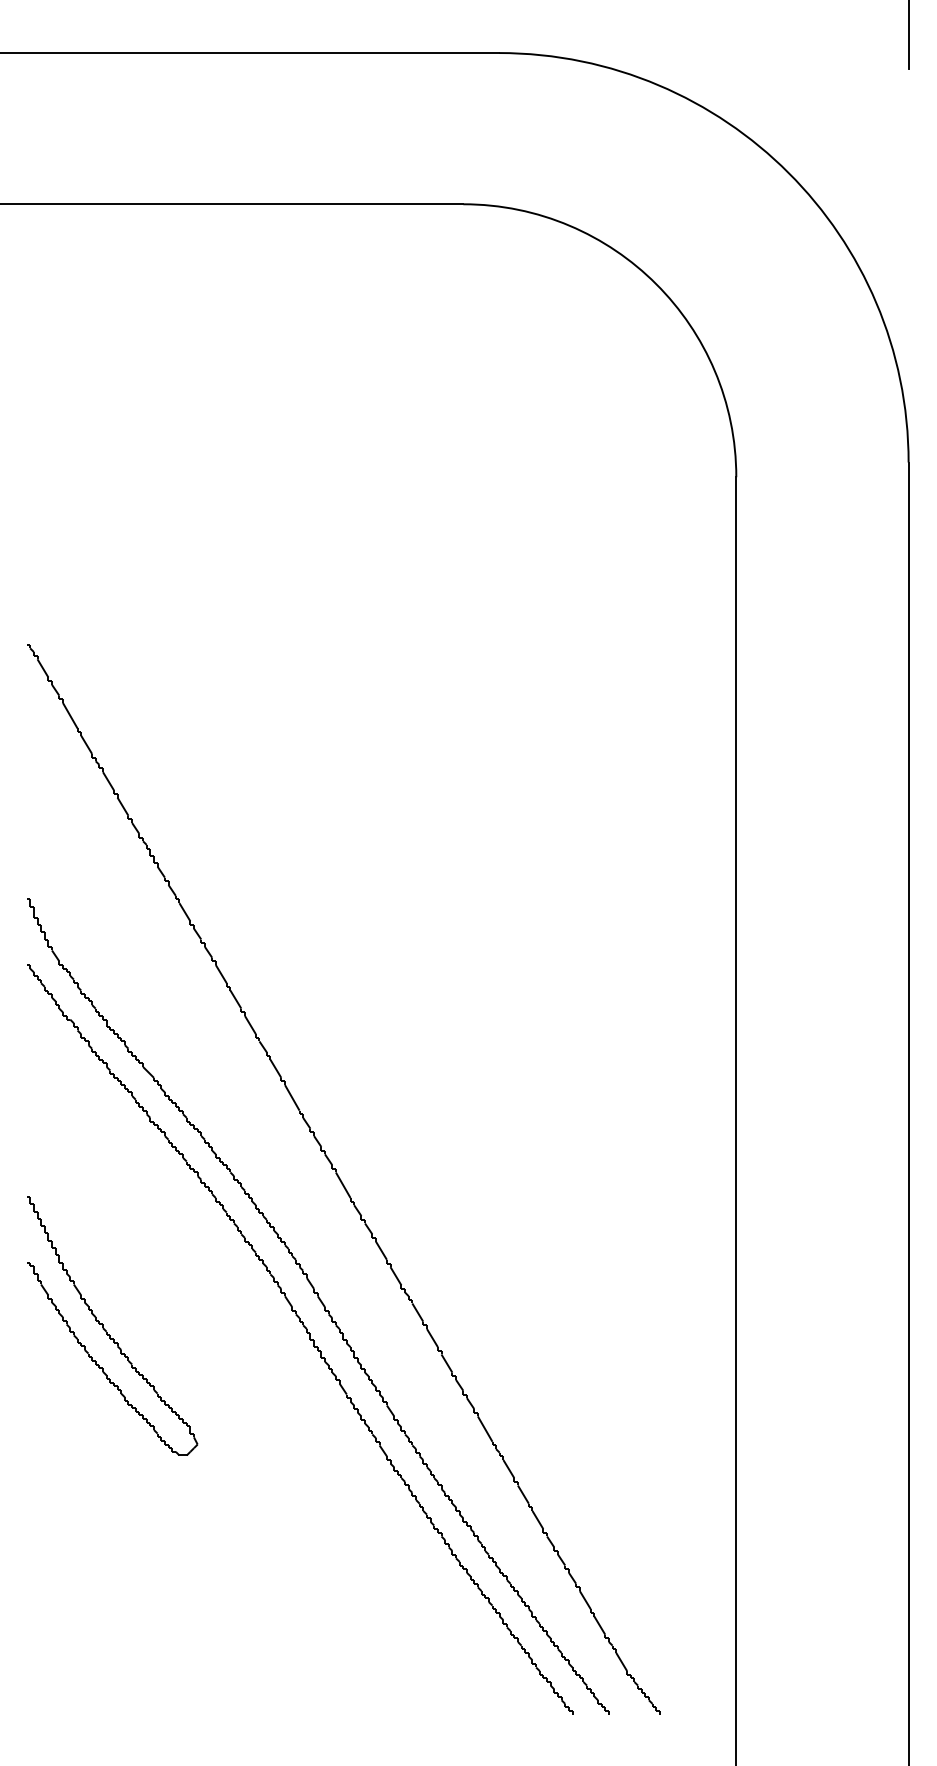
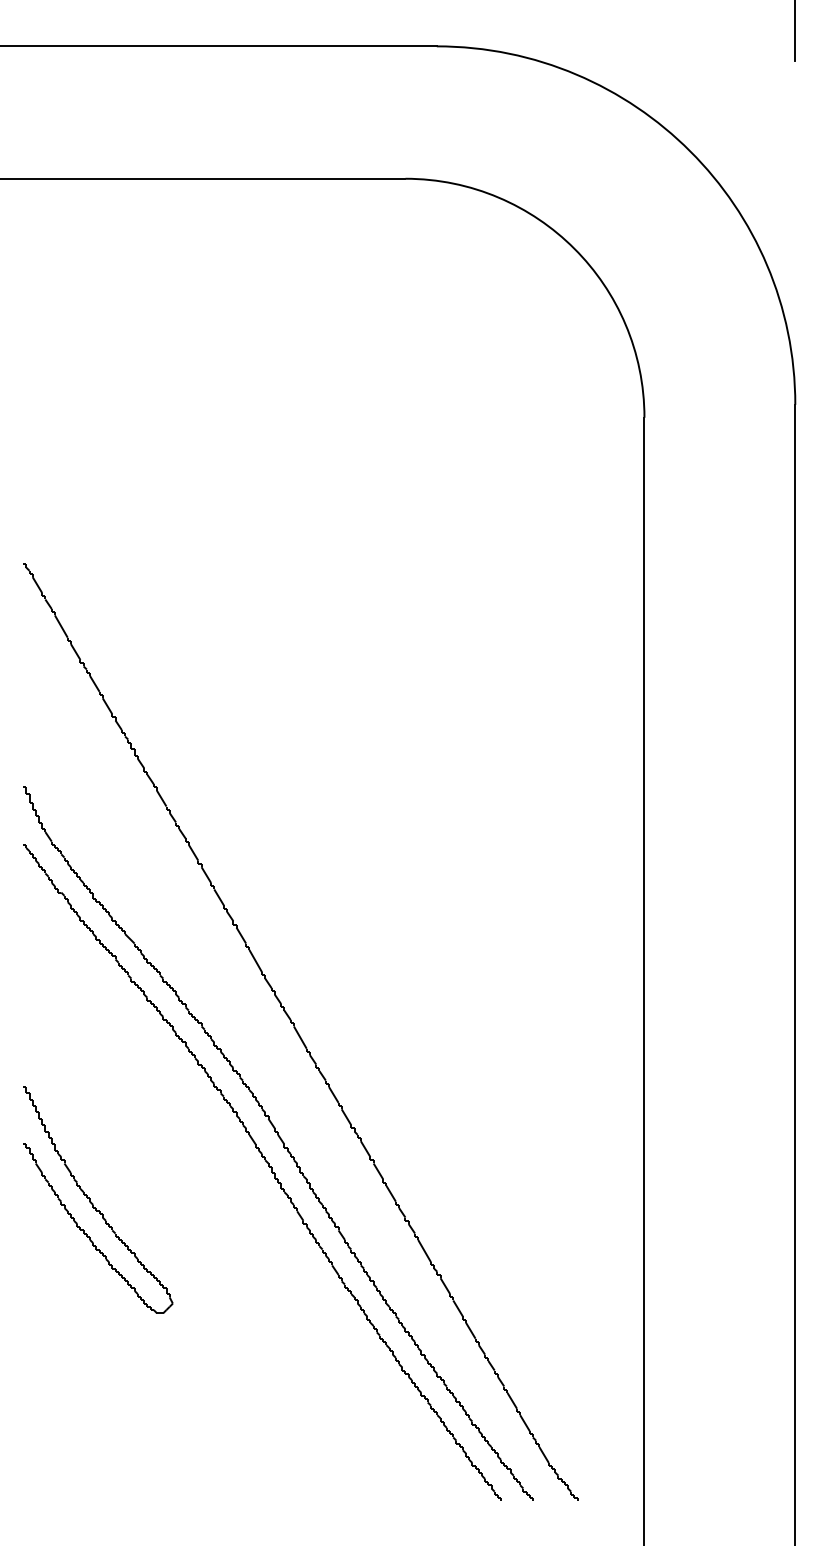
part: (106, 1330) -> (93, 1203), moved

